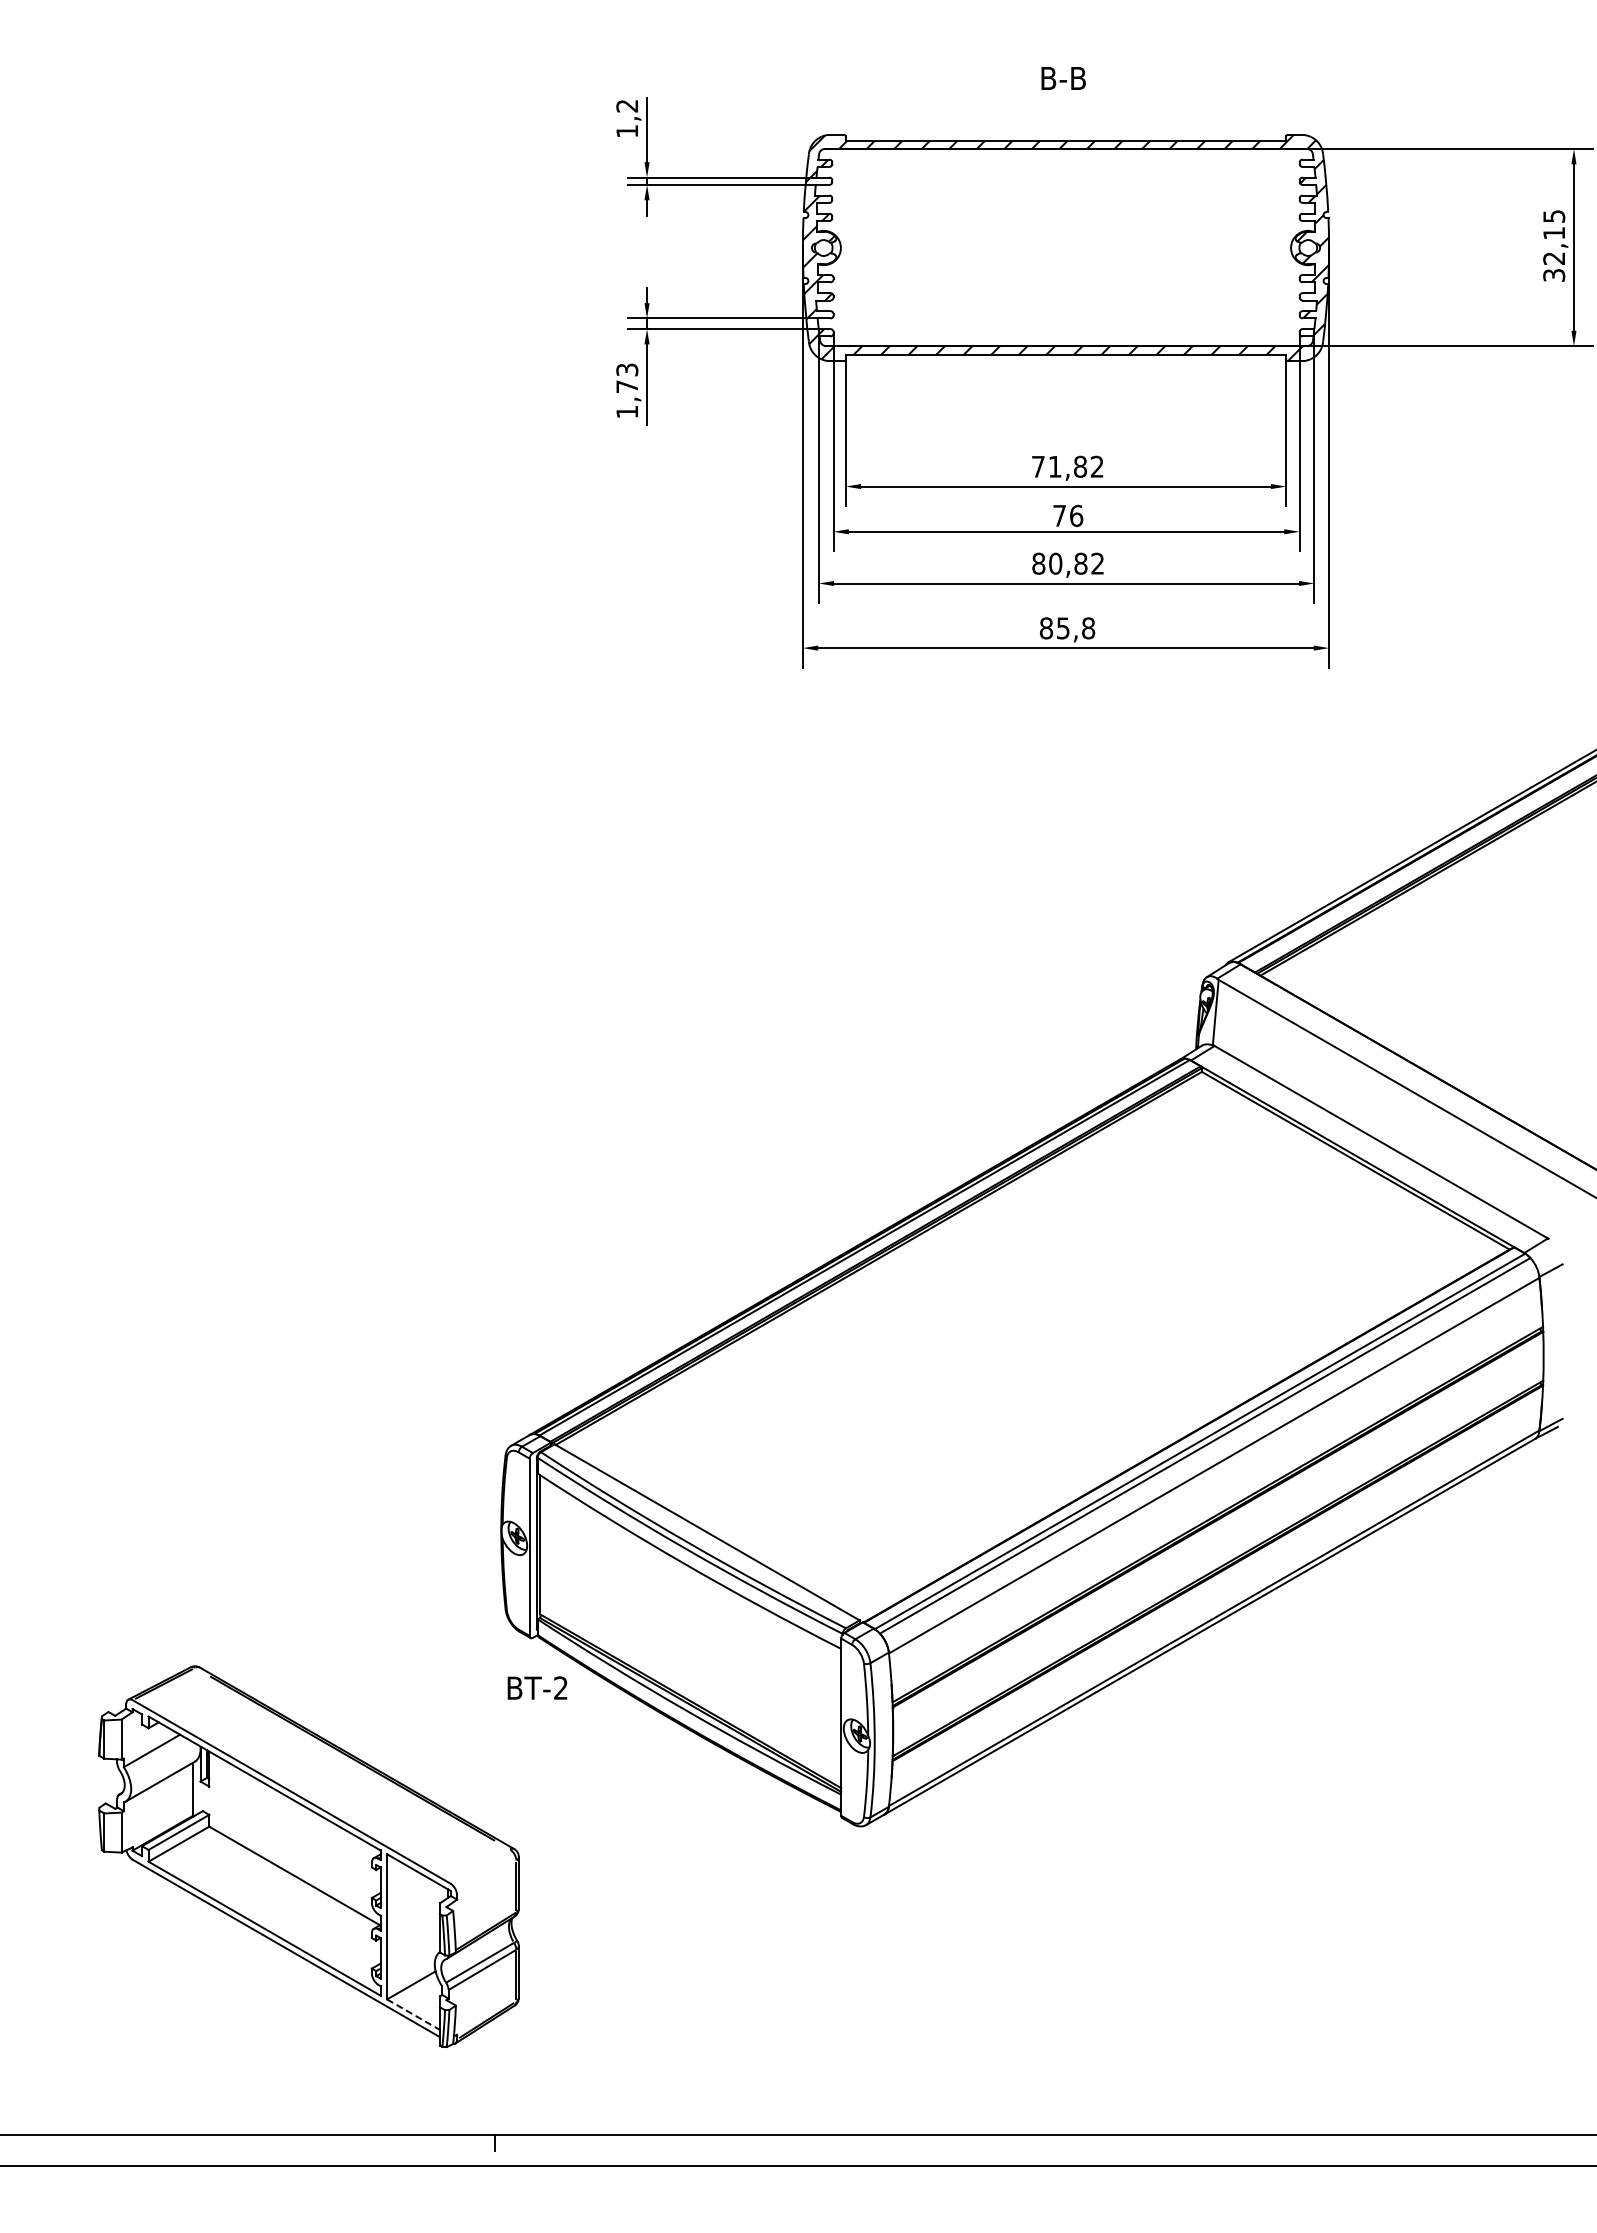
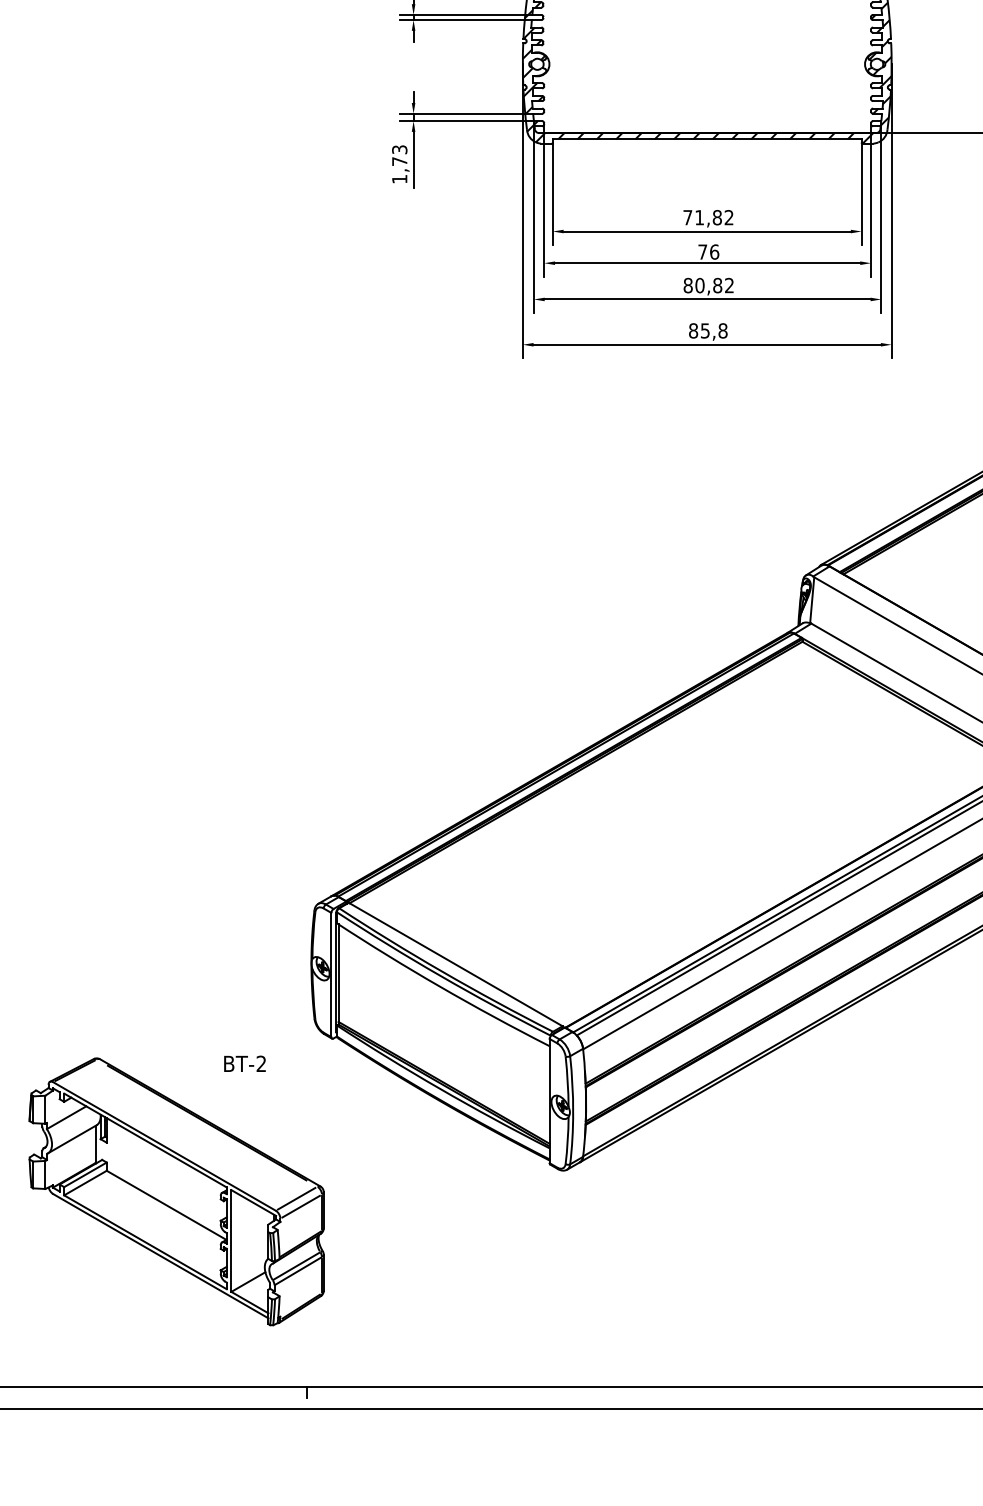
text: (537, 1687) -> (244, 1063), moved
line: (479, 1866) -> (296, 1198), added
line: (486, 1877) -> (301, 1206), added
line: (413, 2014) -> (249, 1302), dashed -> solid

